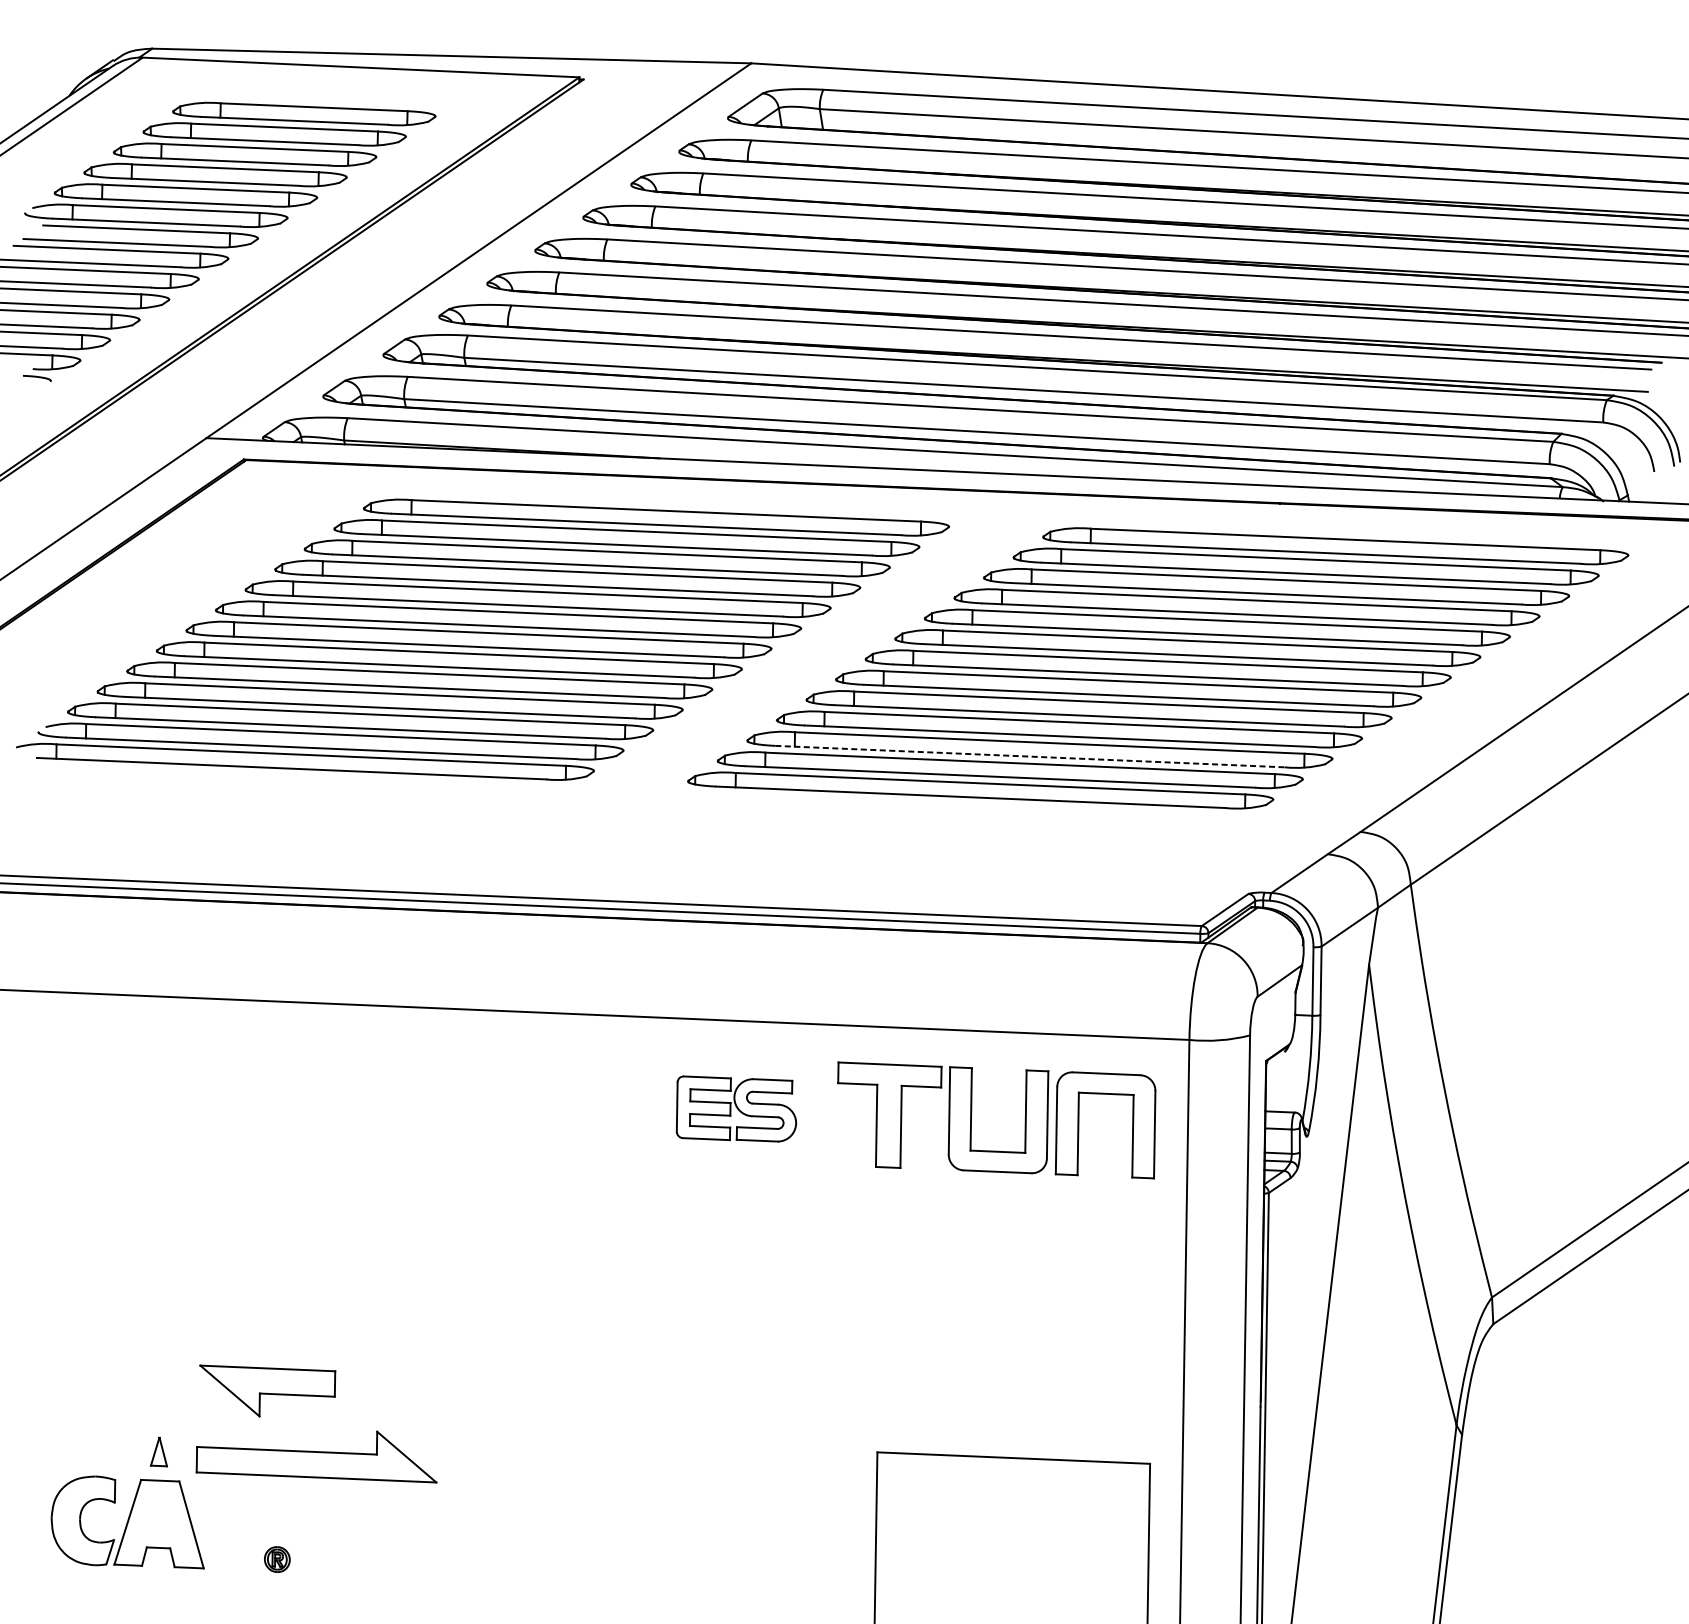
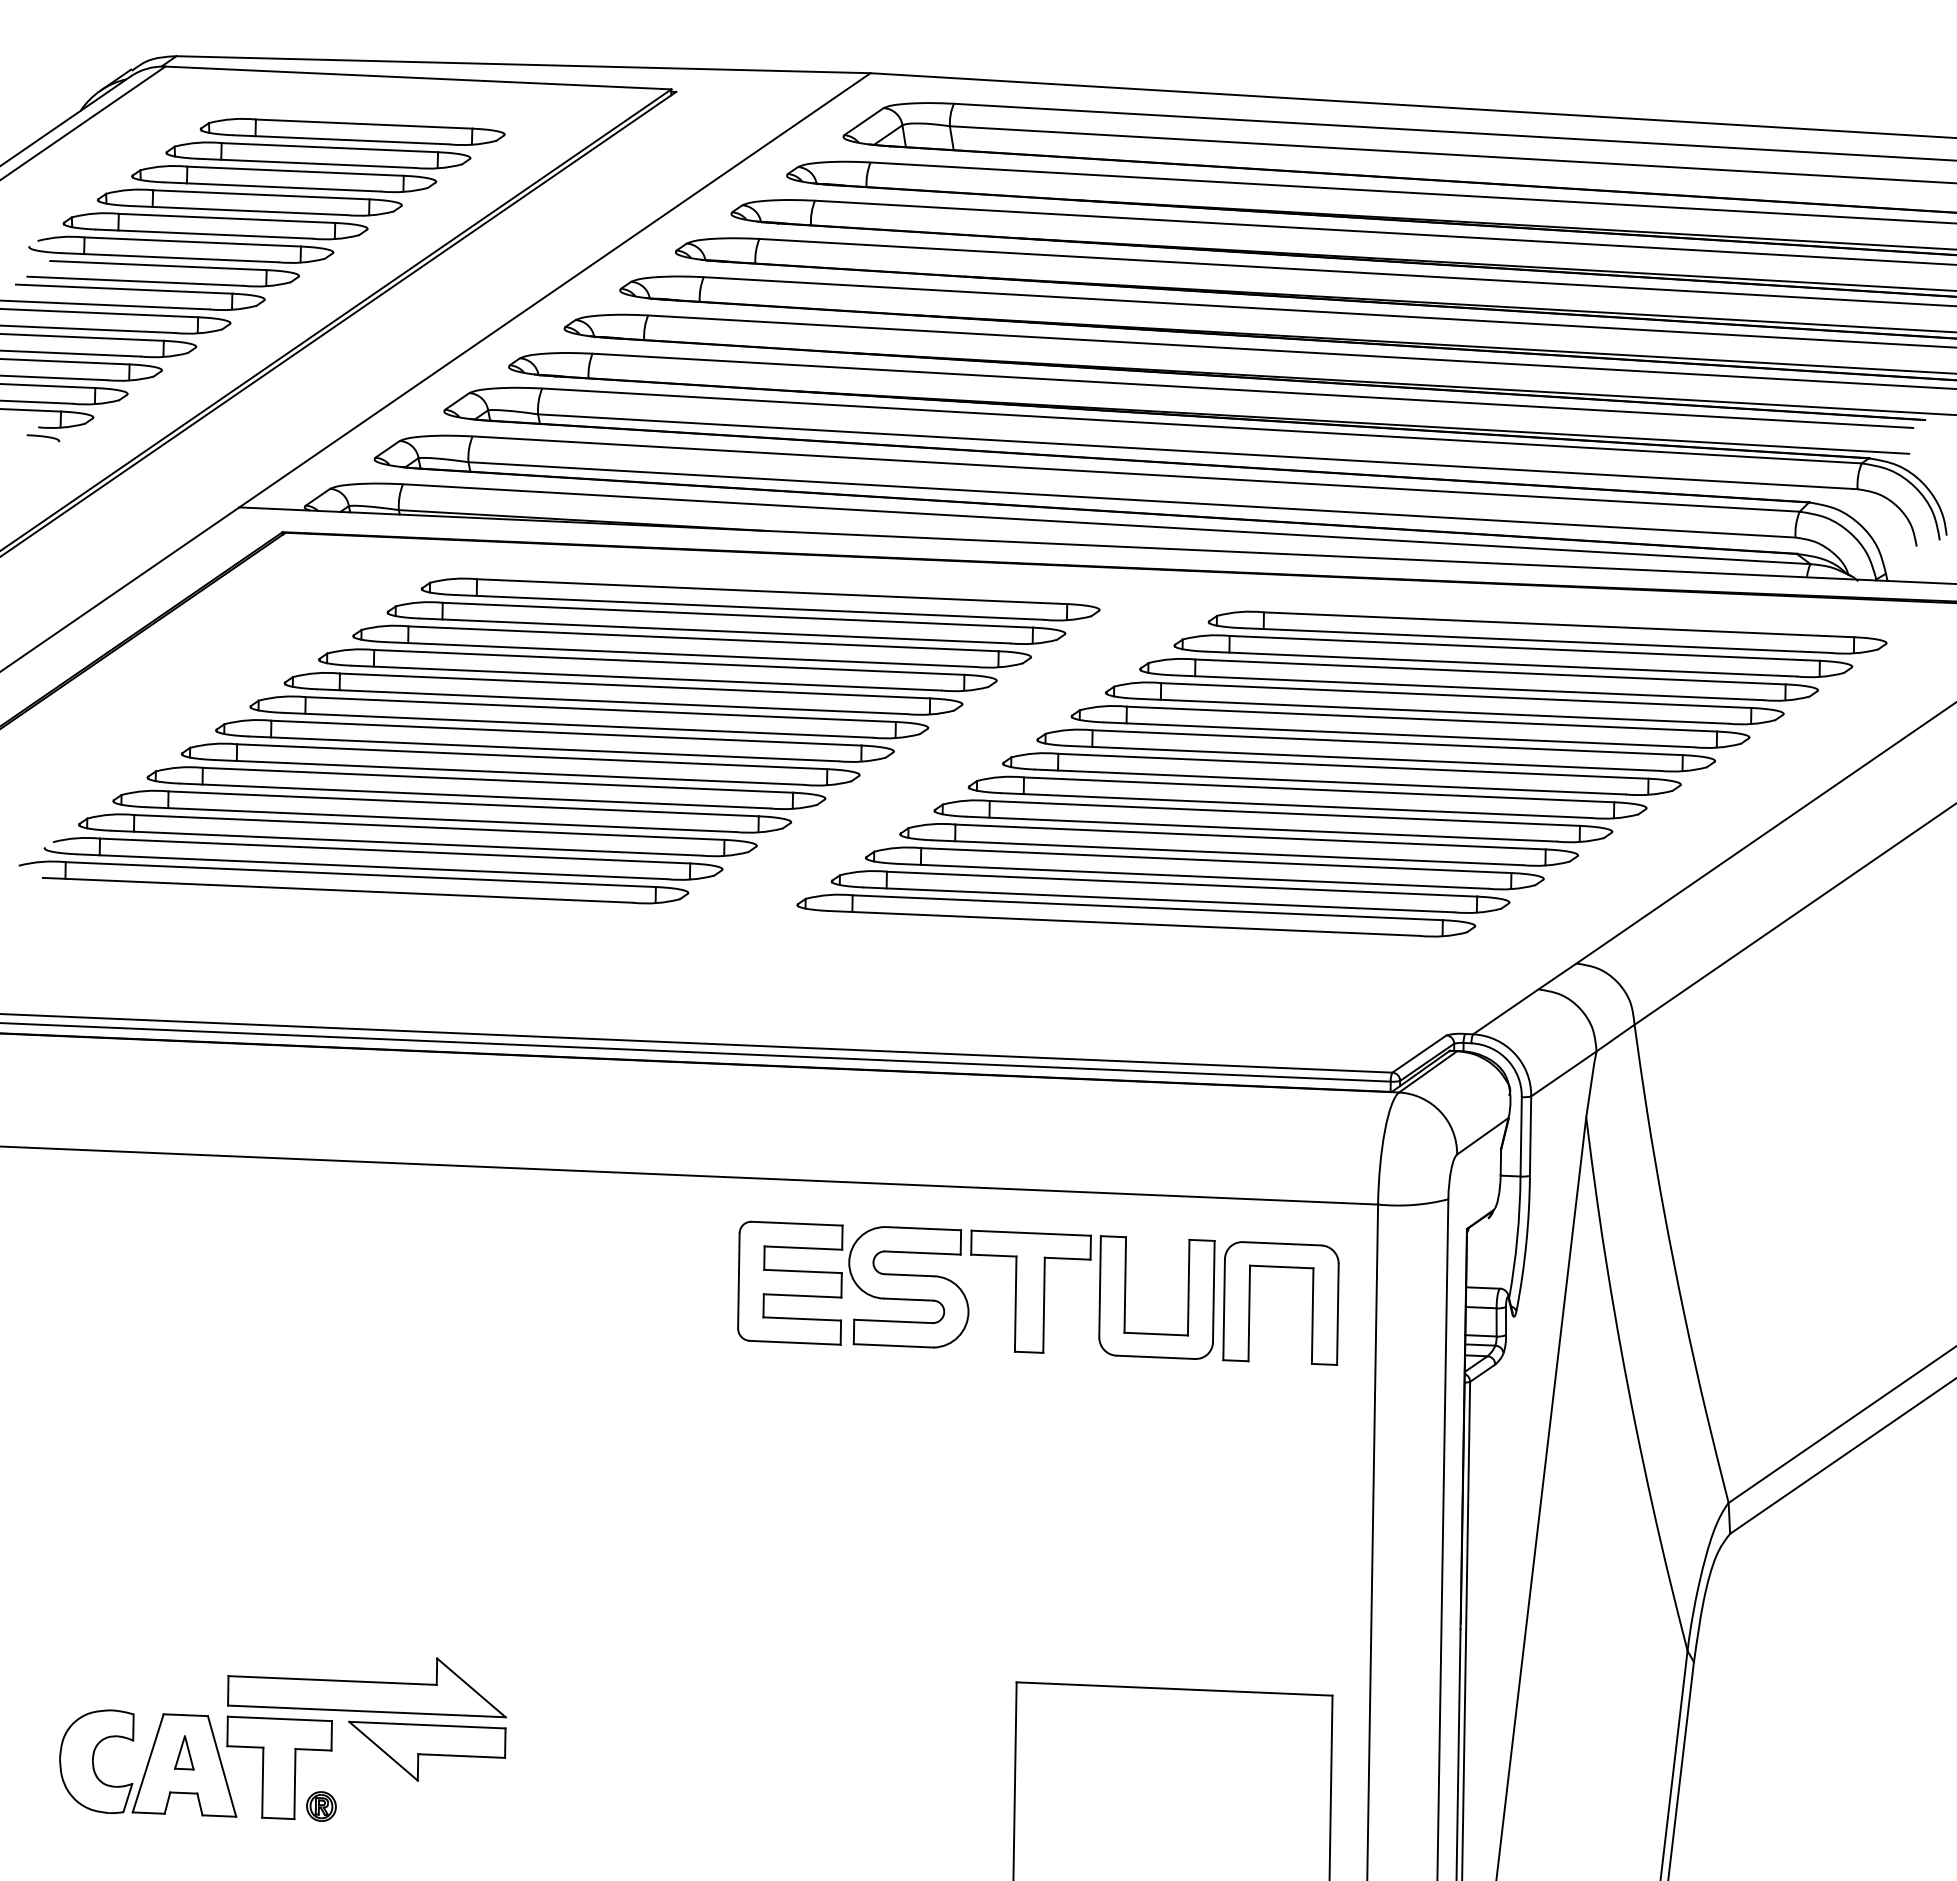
line: (1030, 756) -> (1193, 876), dashed -> solid
part: (736, 1108) -> (853, 1284), size x1.67
part: (267, 1390) -> (427, 1750), moved
part: (159, 1451) -> (184, 1752), moved
part: (241, 1525) -> (279, 1767), added

